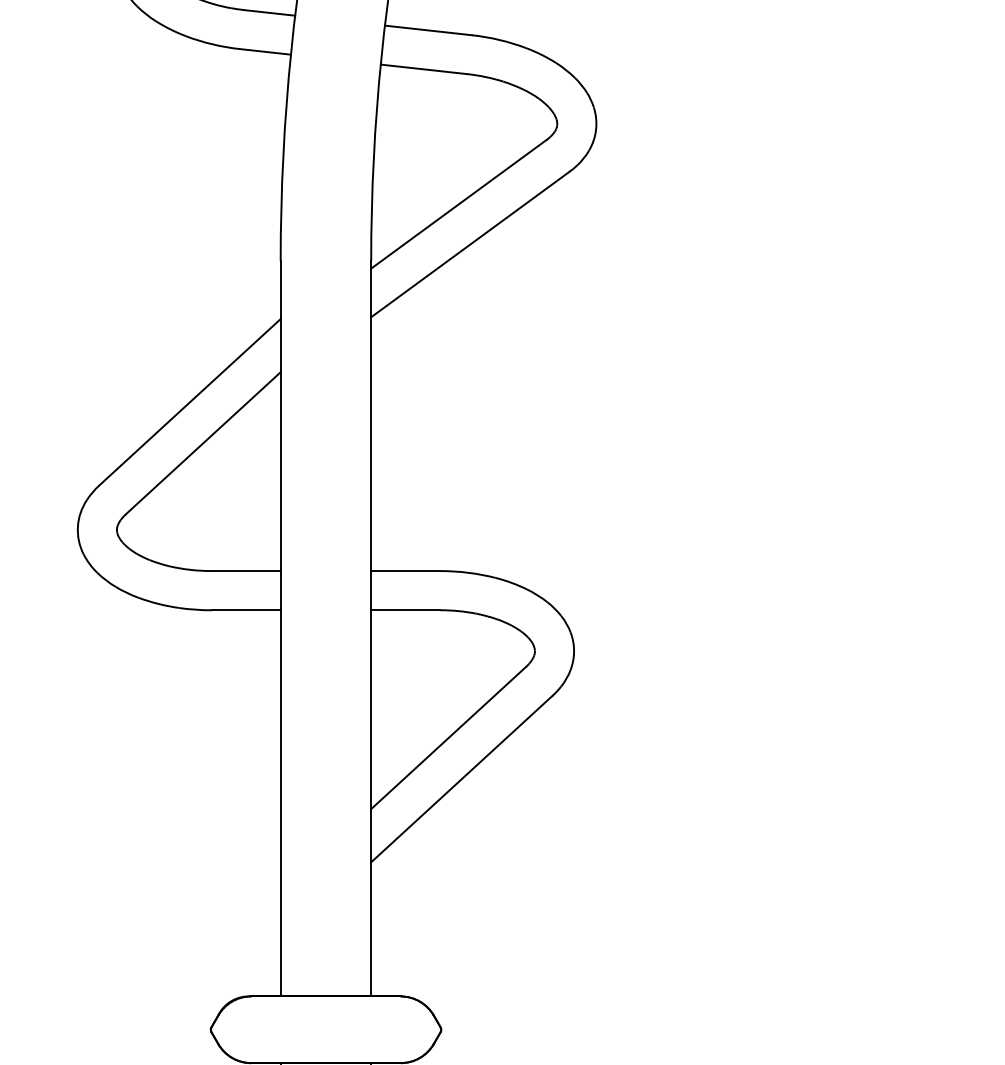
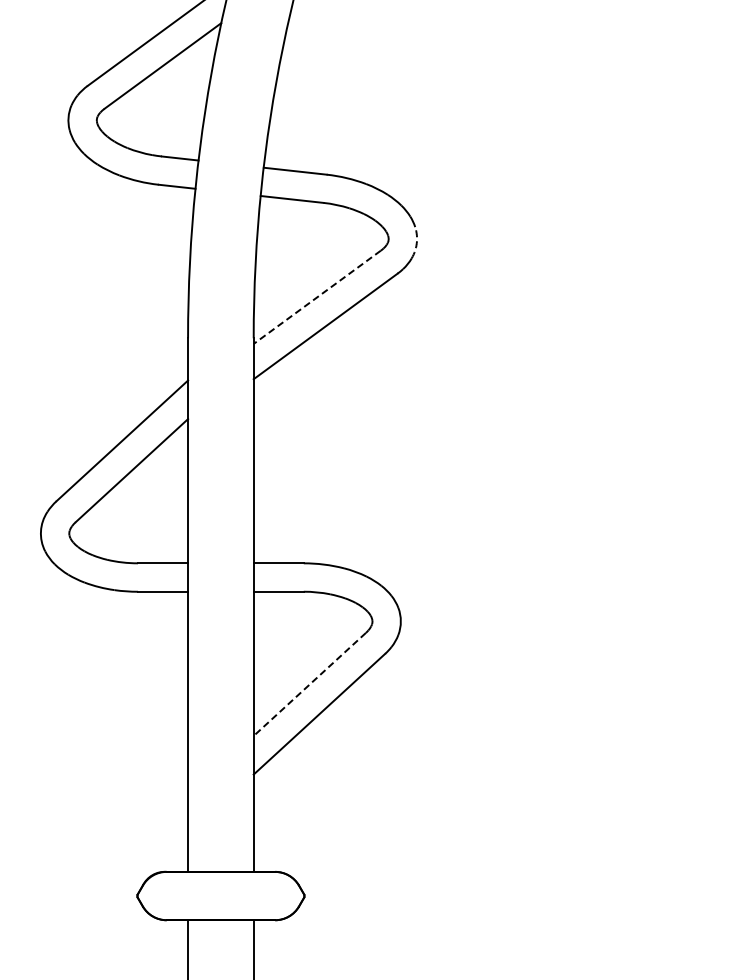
arc: (595, 130) -> (416, 243), solid -> dashed
line: (459, 204) -> (317, 297), solid -> dashed
line: (448, 738) -> (309, 684), solid -> dashed

